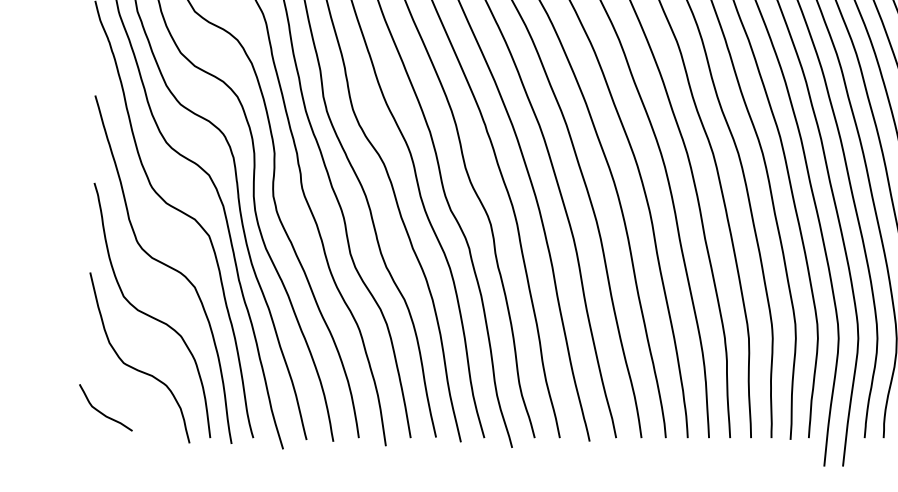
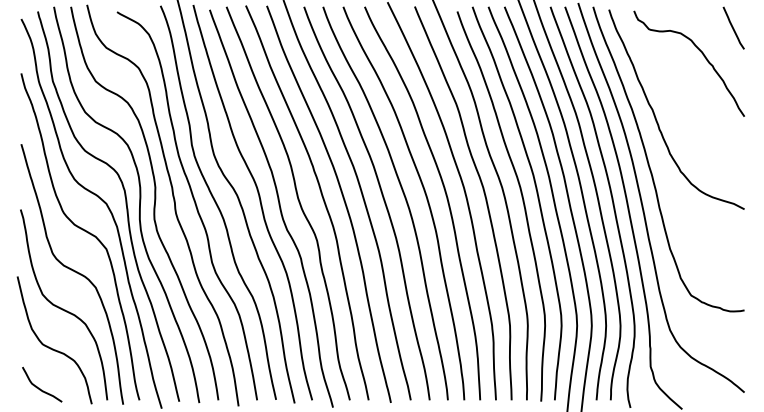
curve: (102, 411) -> (39, 387), moved

